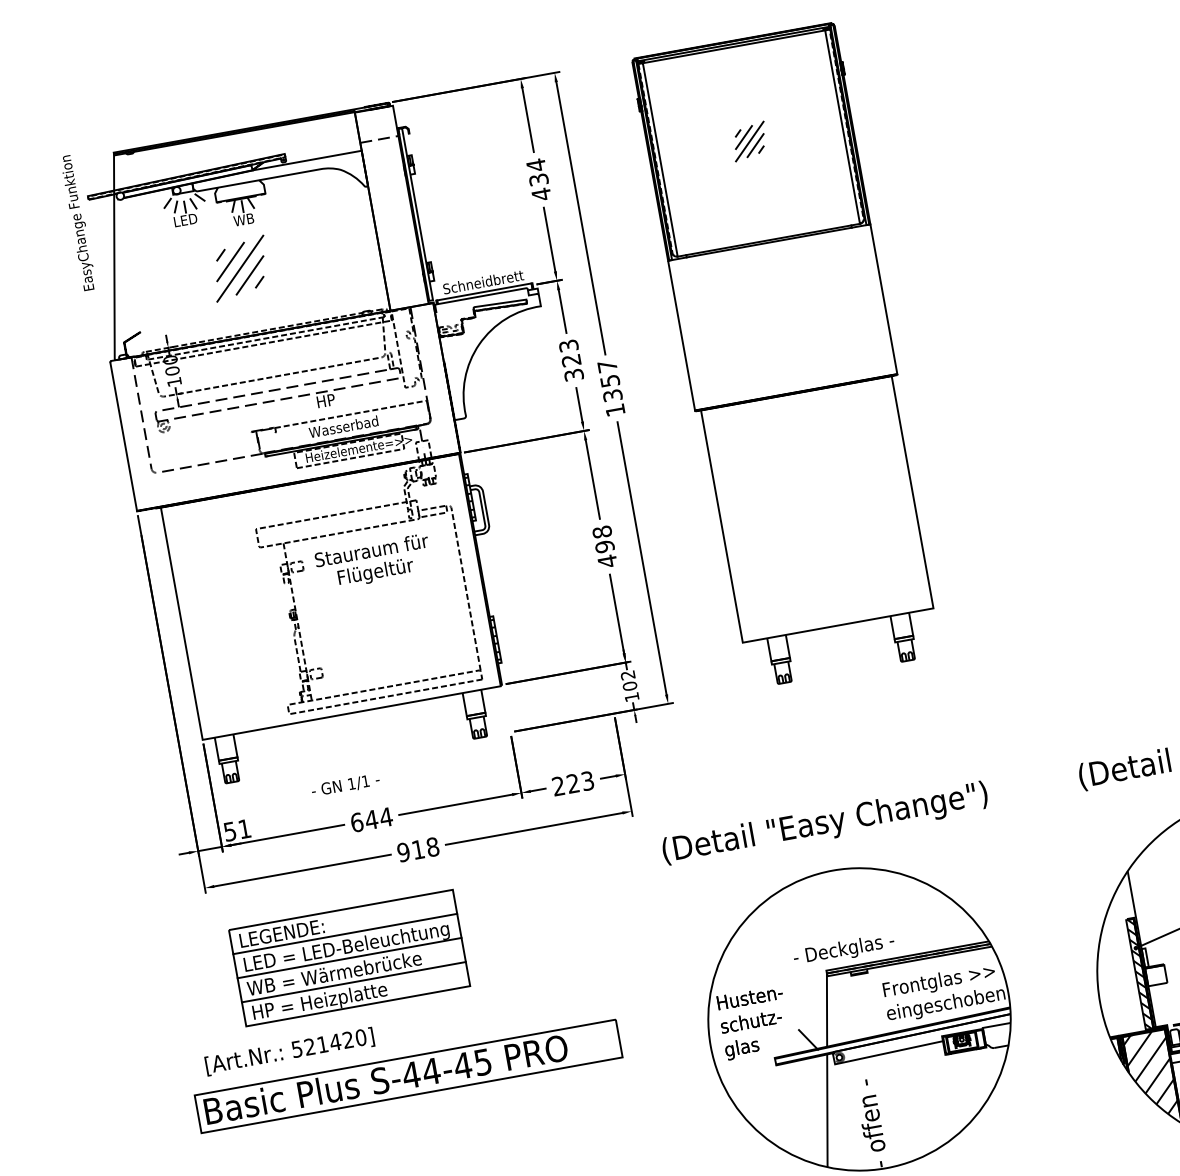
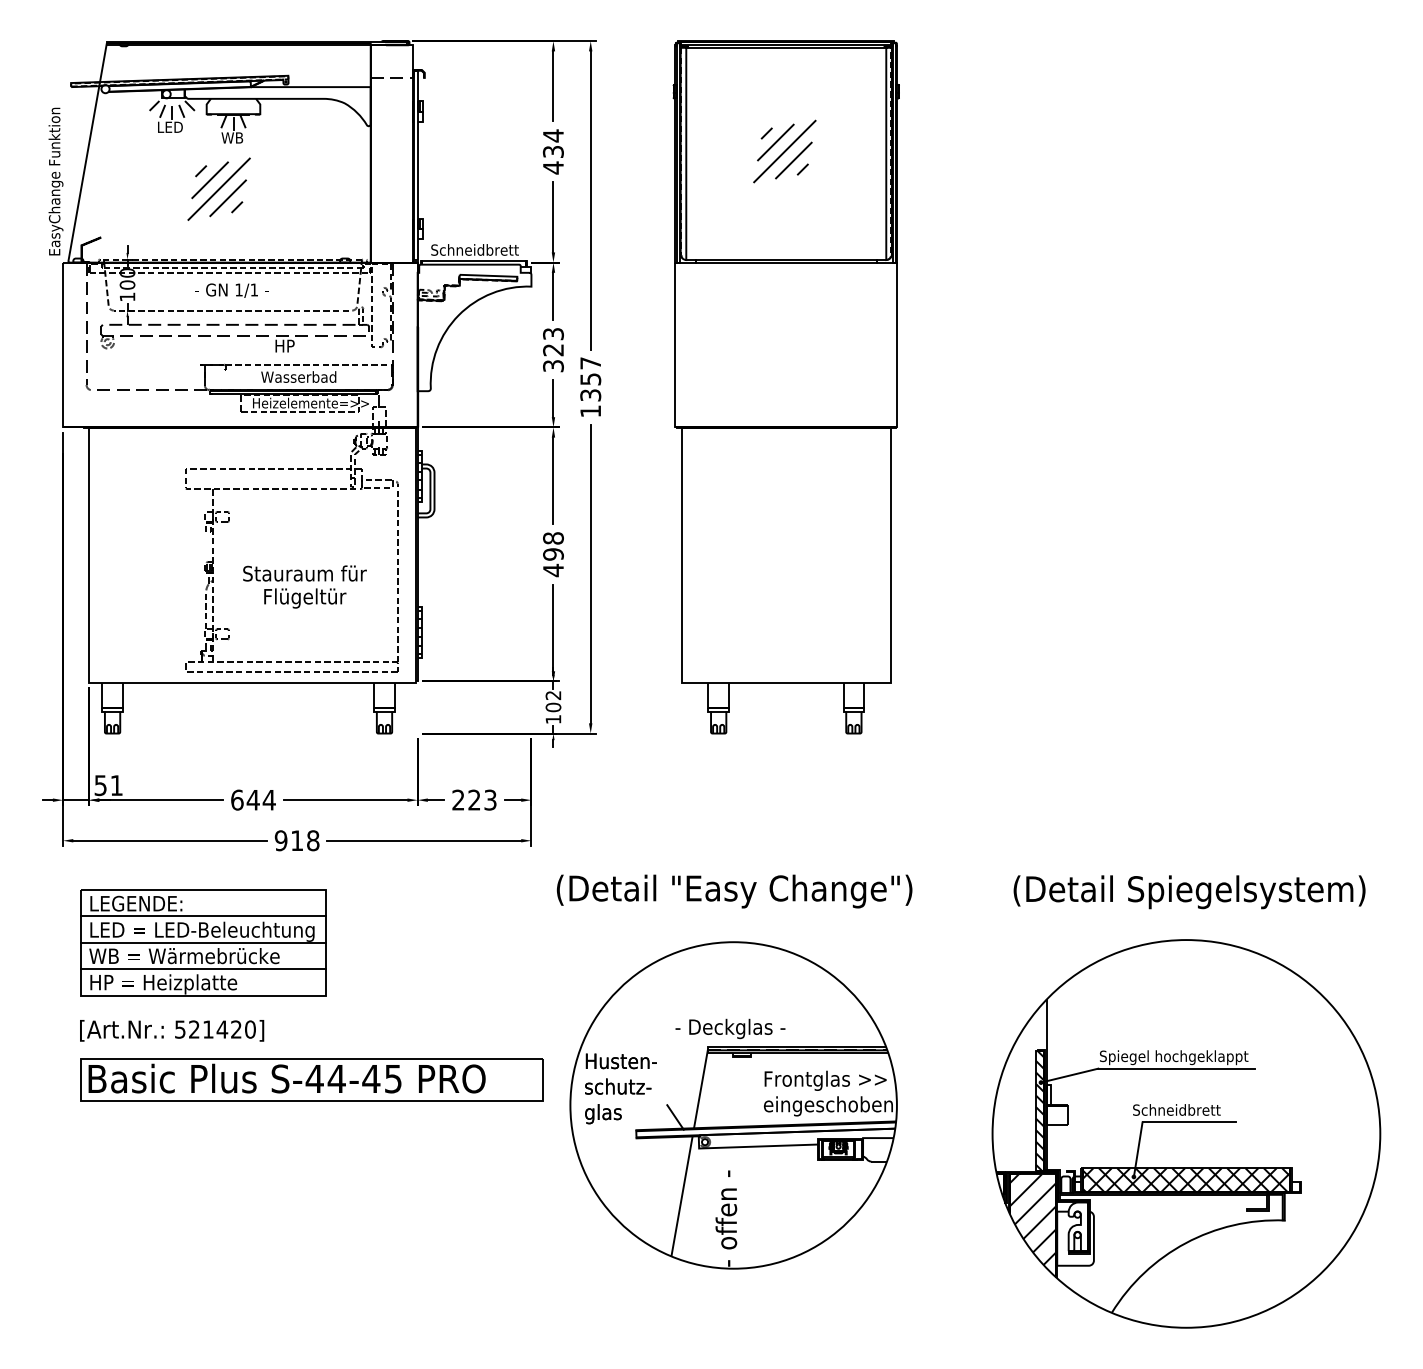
part: (749, 141) -> (784, 151), size x1.67
text: (78, 222) -> (55, 181), moved
text: (373, 562) -> (304, 586), moved
text: (344, 785) -> (231, 290), moved
text: (290, 1051) -> (172, 1030), moved
part: (408, 1076) -> (311, 1079), moved

